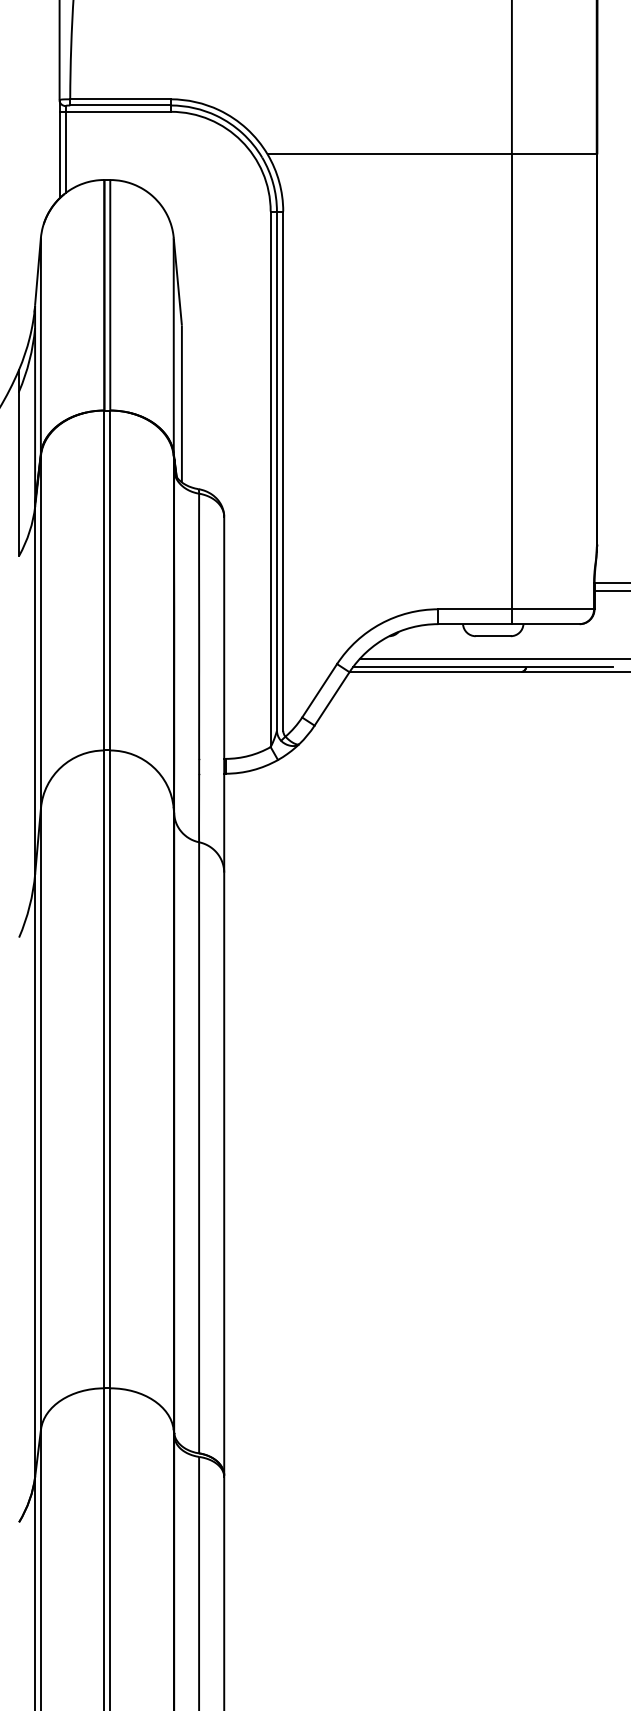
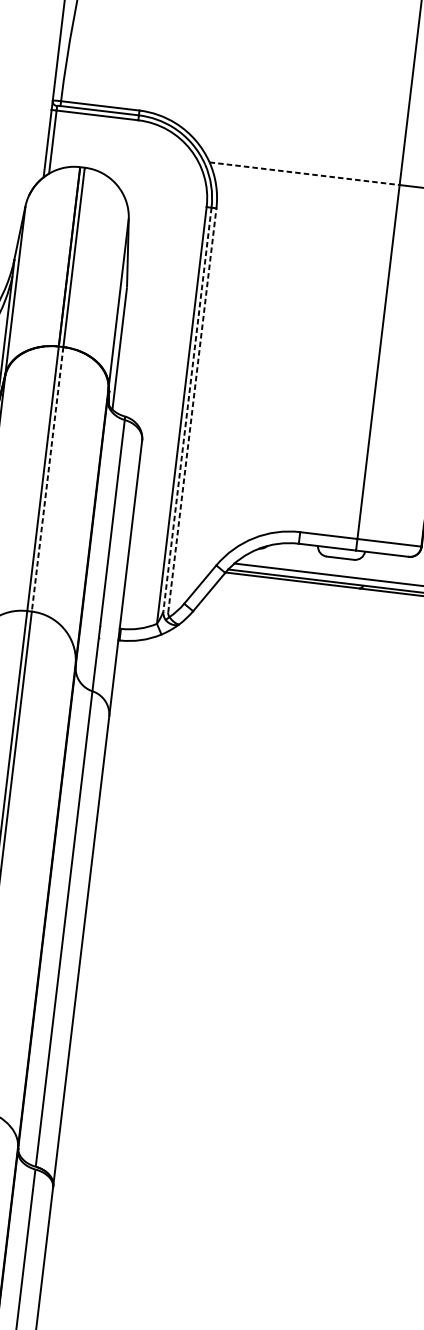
line: (390, 154) -> (305, 173), solid -> dashed
line: (276, 471) -> (187, 409), solid -> dashed
line: (283, 471) -> (192, 410), solid -> dashed
line: (110, 580) -> (47, 479), solid -> dashed

